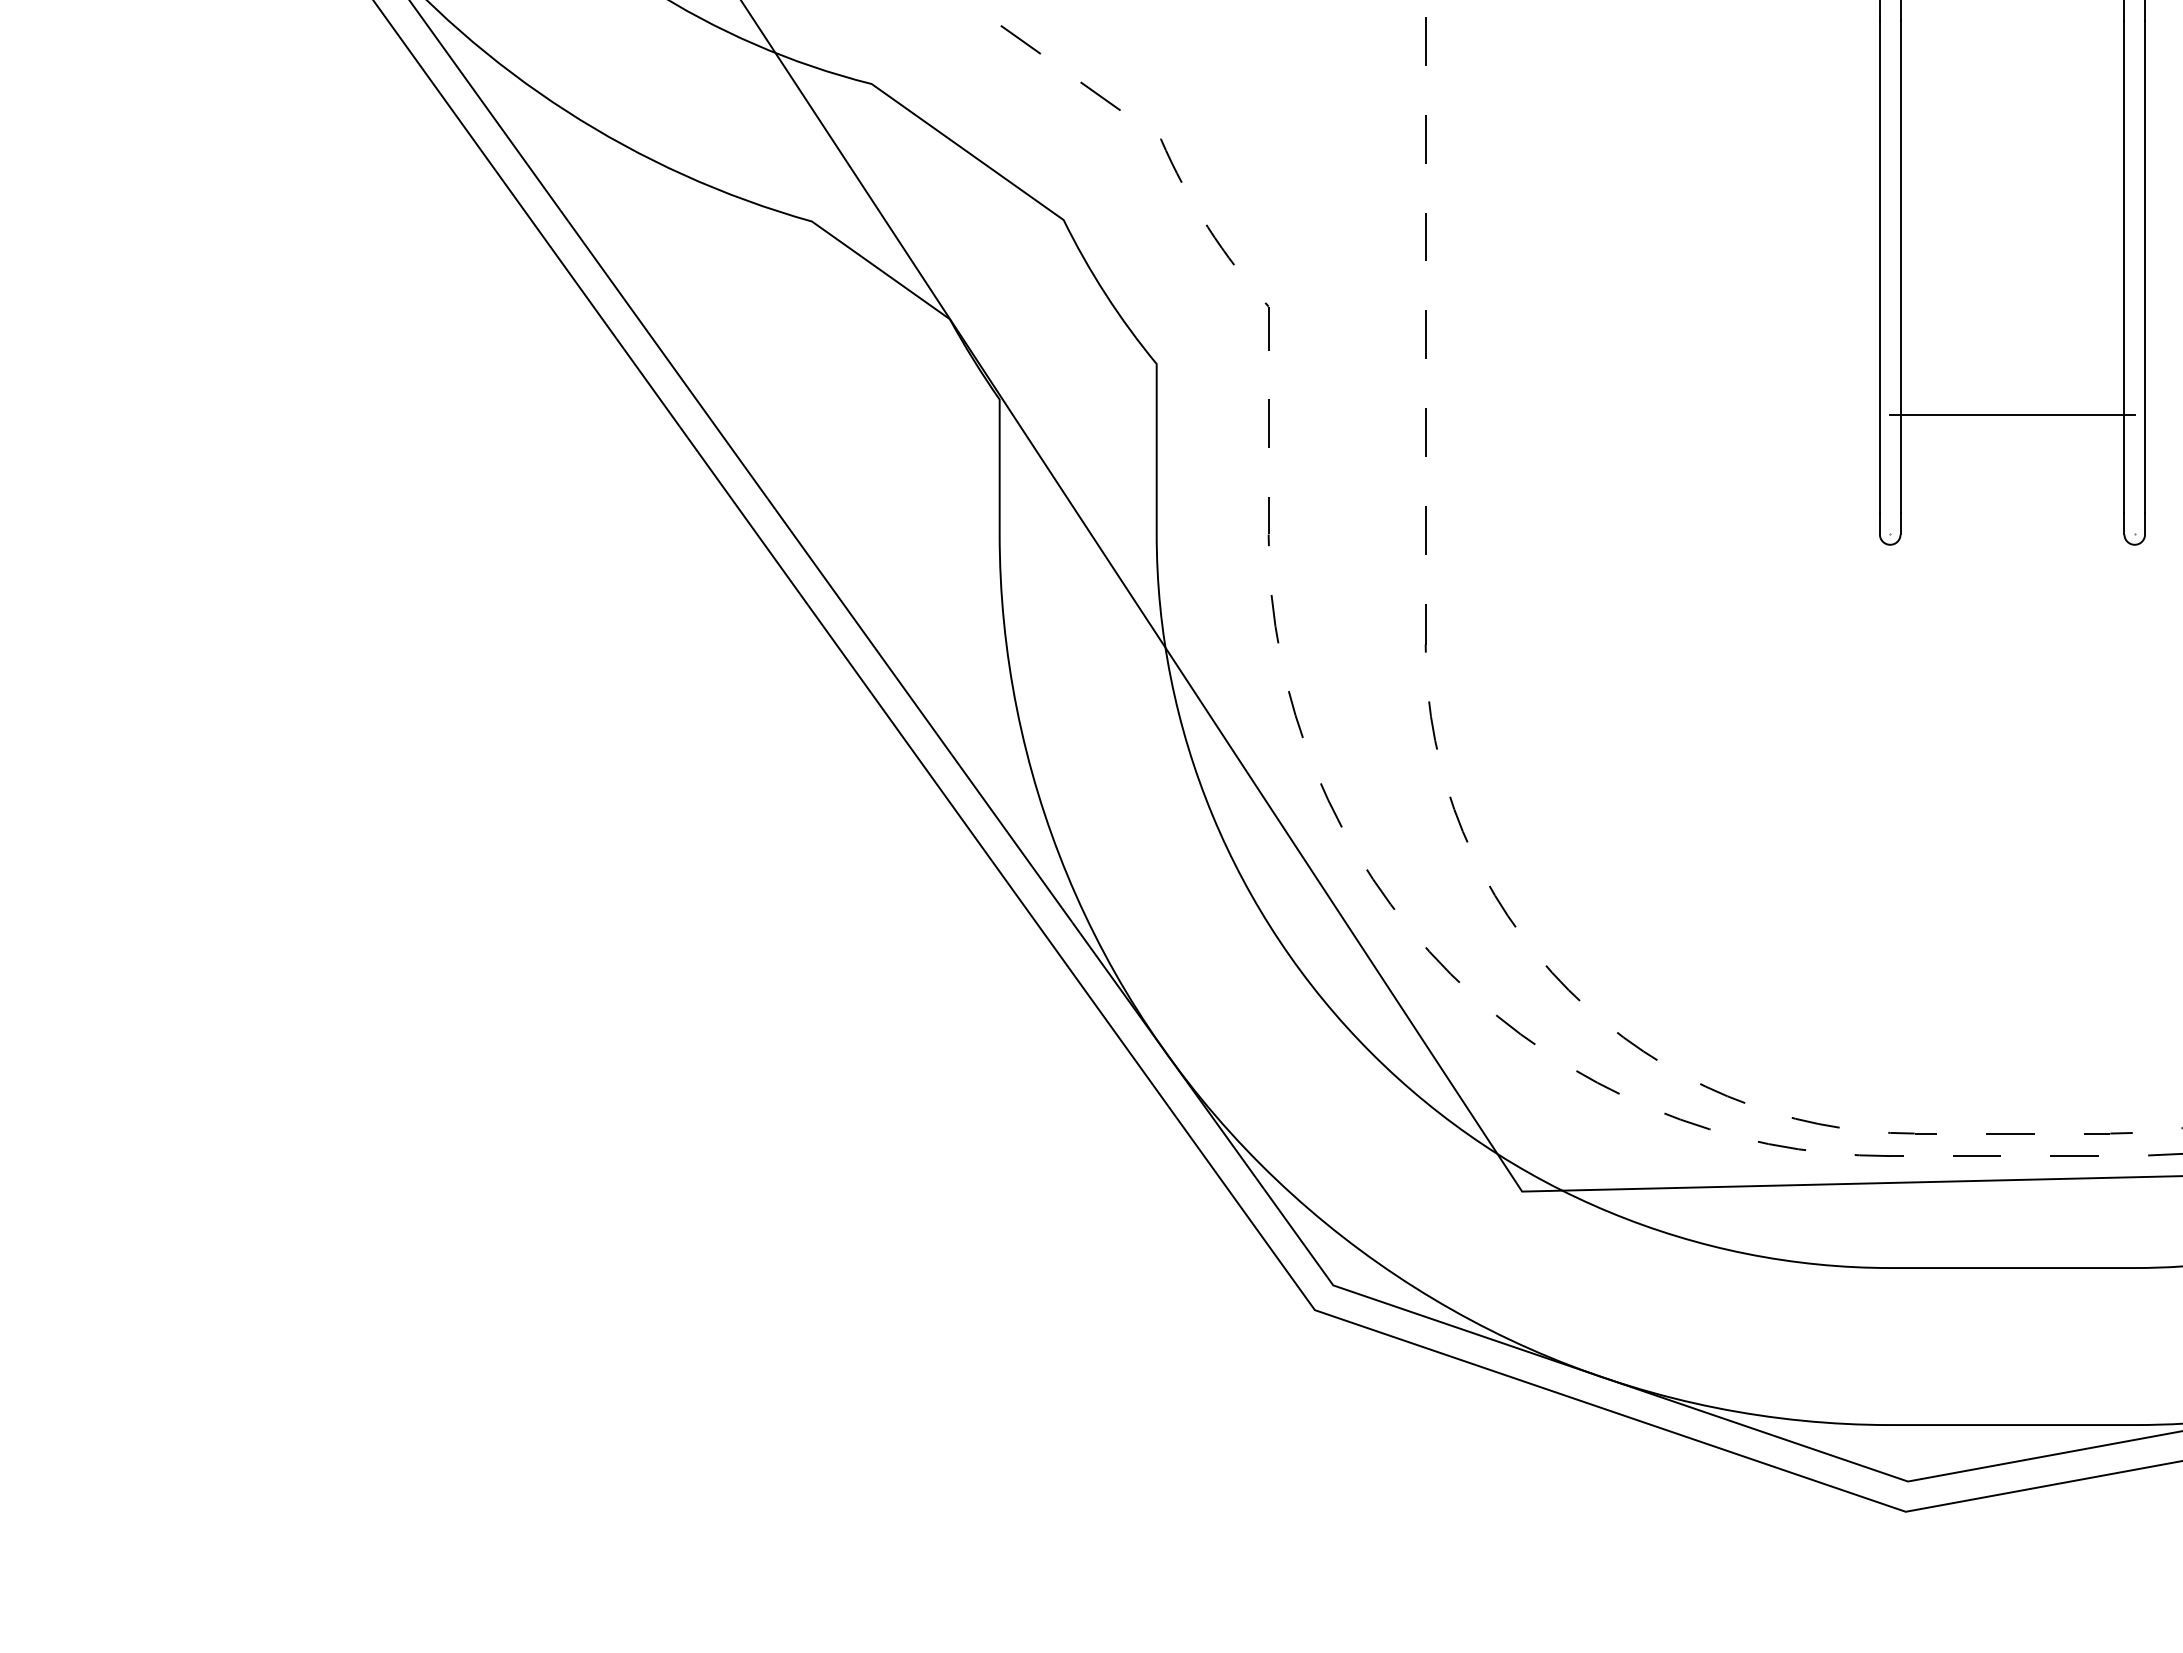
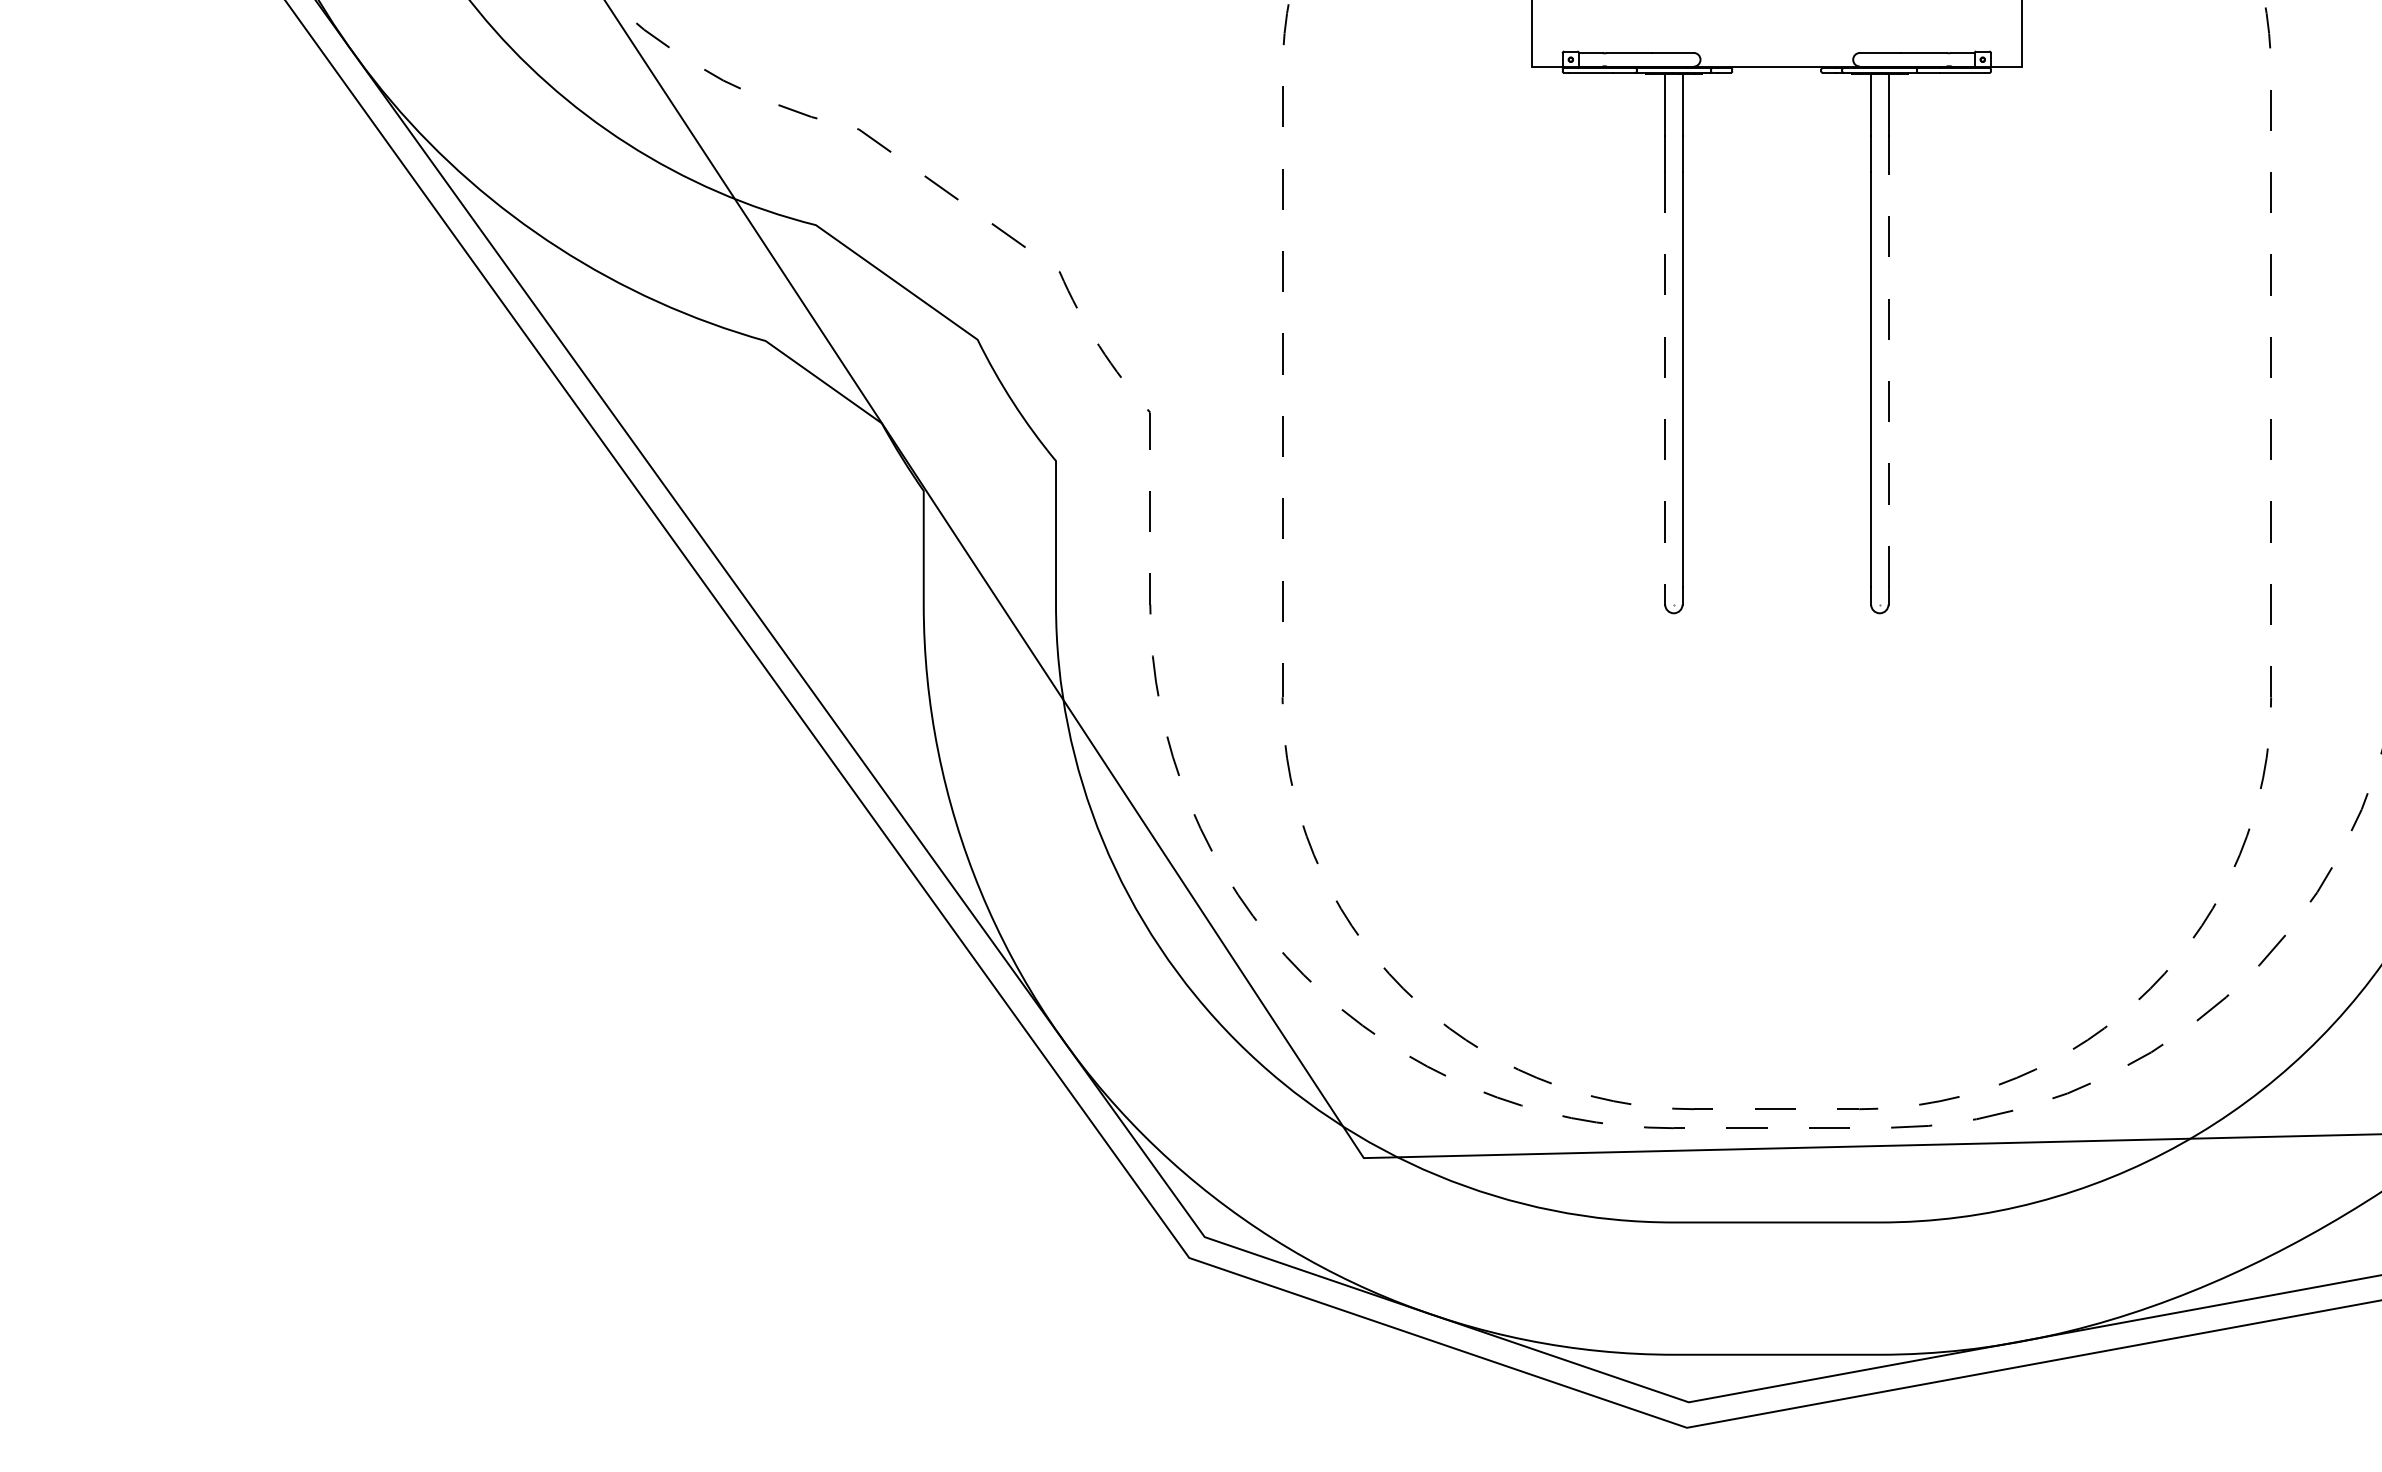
line: (1880, 267) -> (1665, 379), solid -> dashed
line: (2145, 267) -> (1888, 379), solid -> dashed
line: (2012, 415) -> (1776, 504), removed

